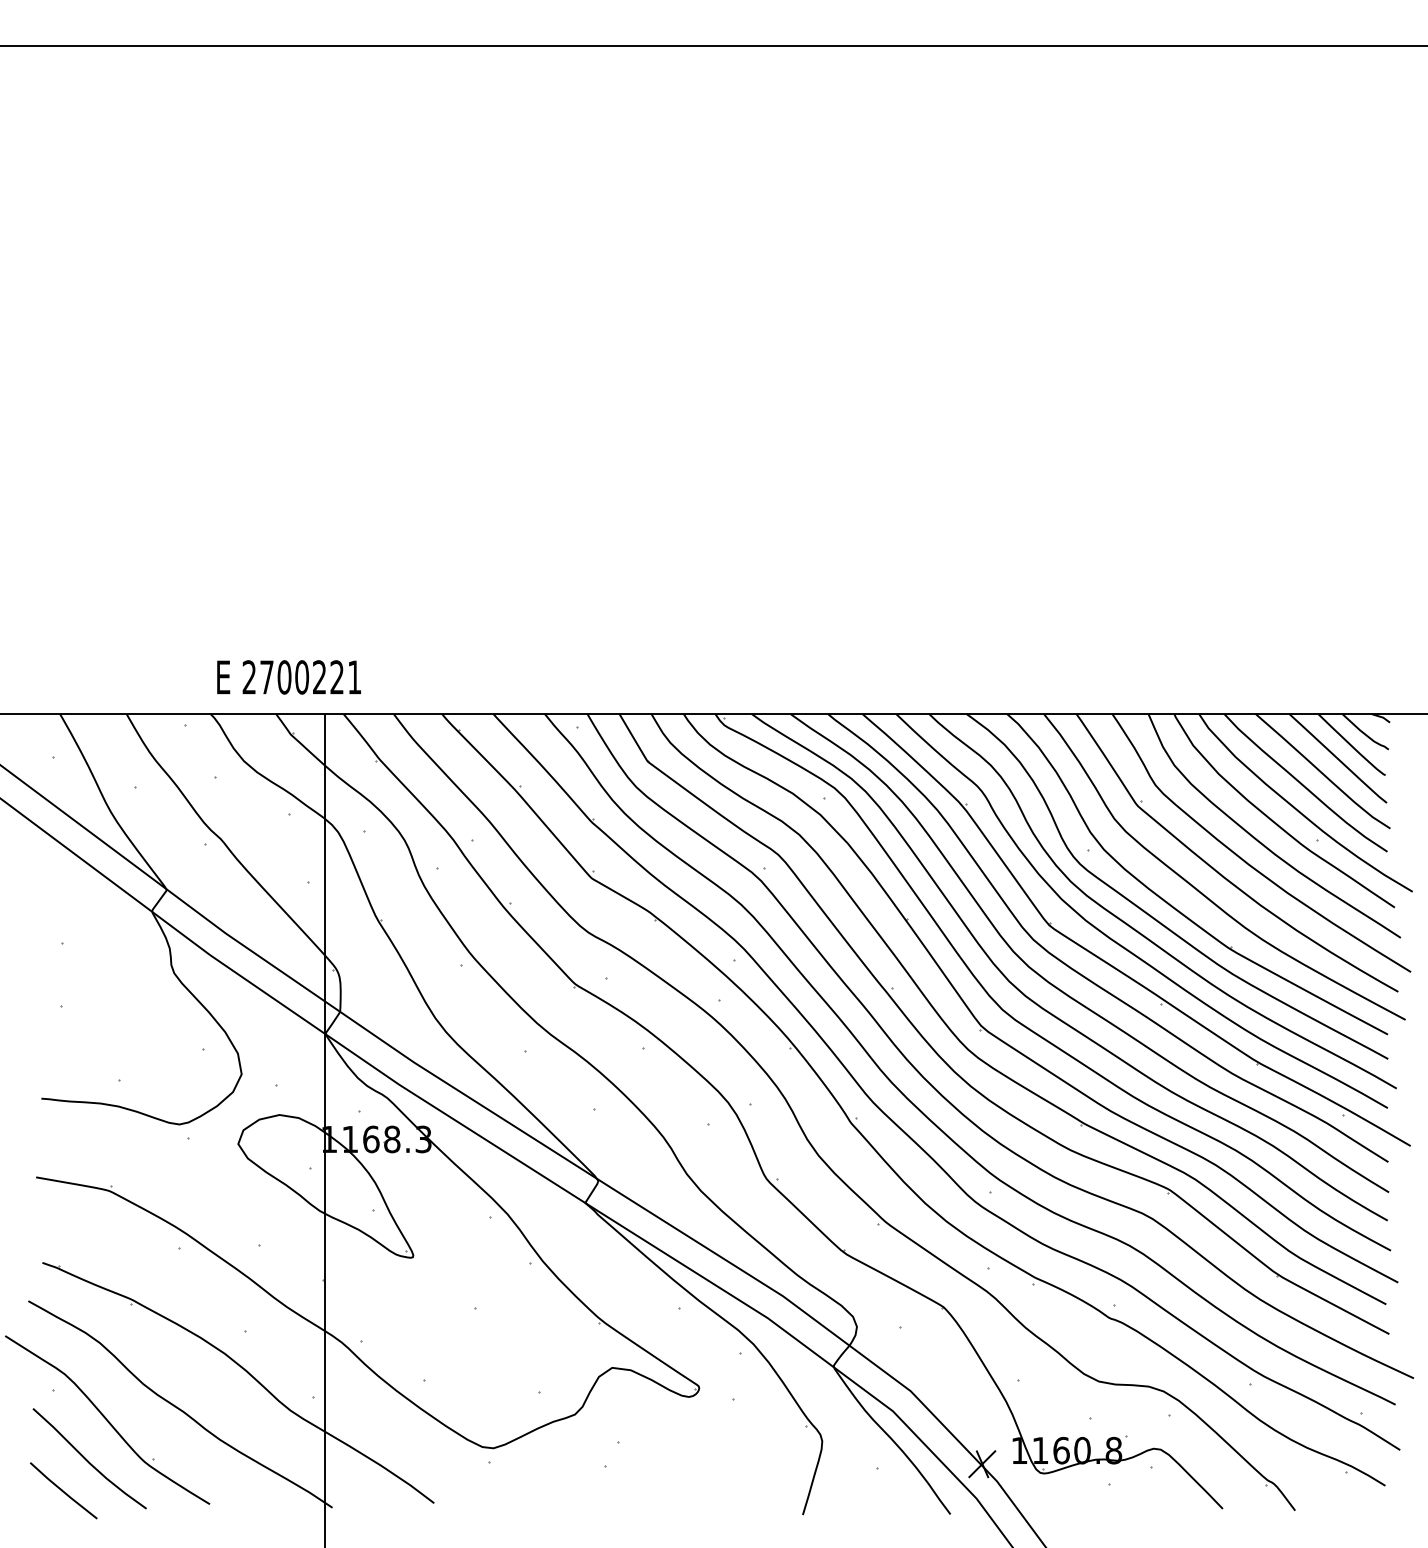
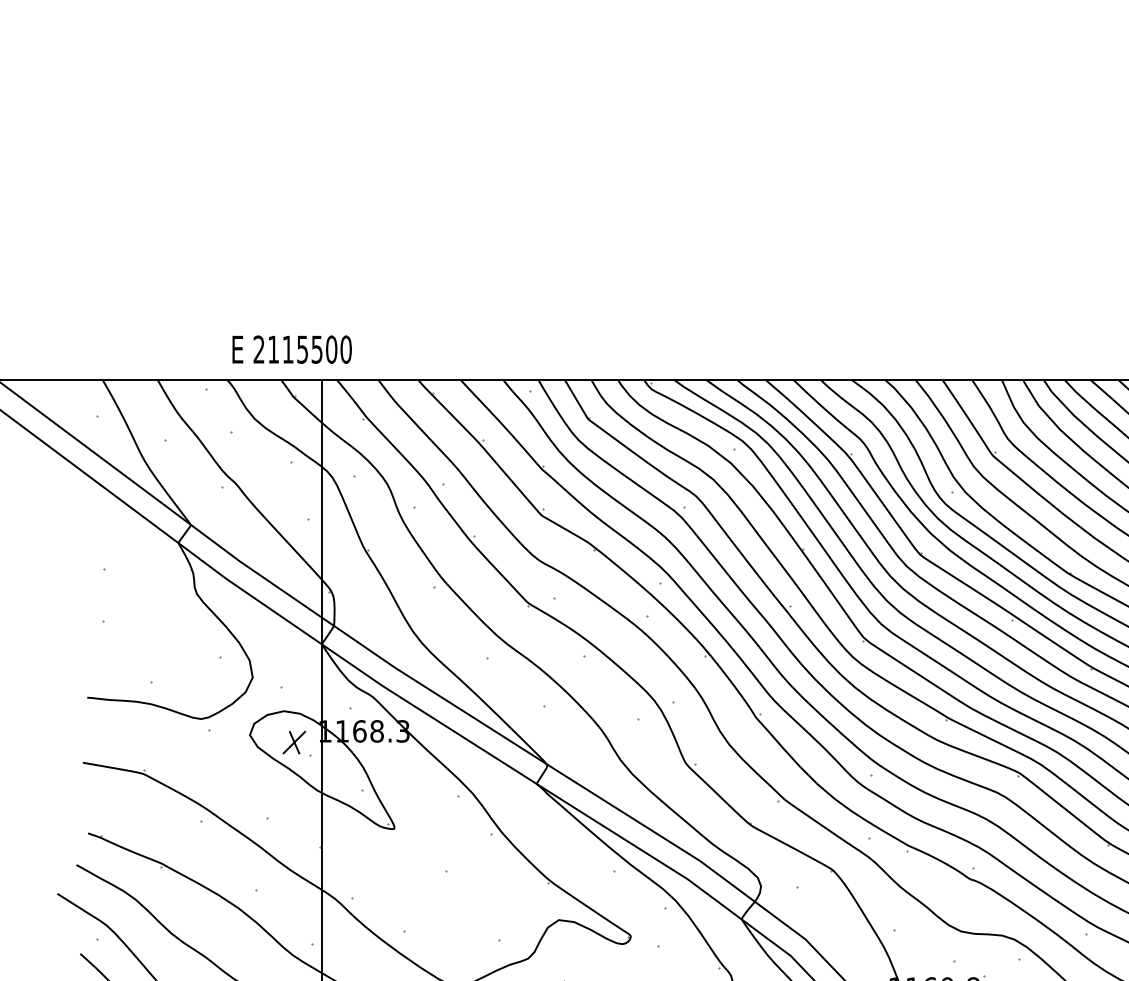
text: (310, 677) -> (309, 349), 2700221 -> 2115500
part: (291, 1152) -> (293, 742), added

